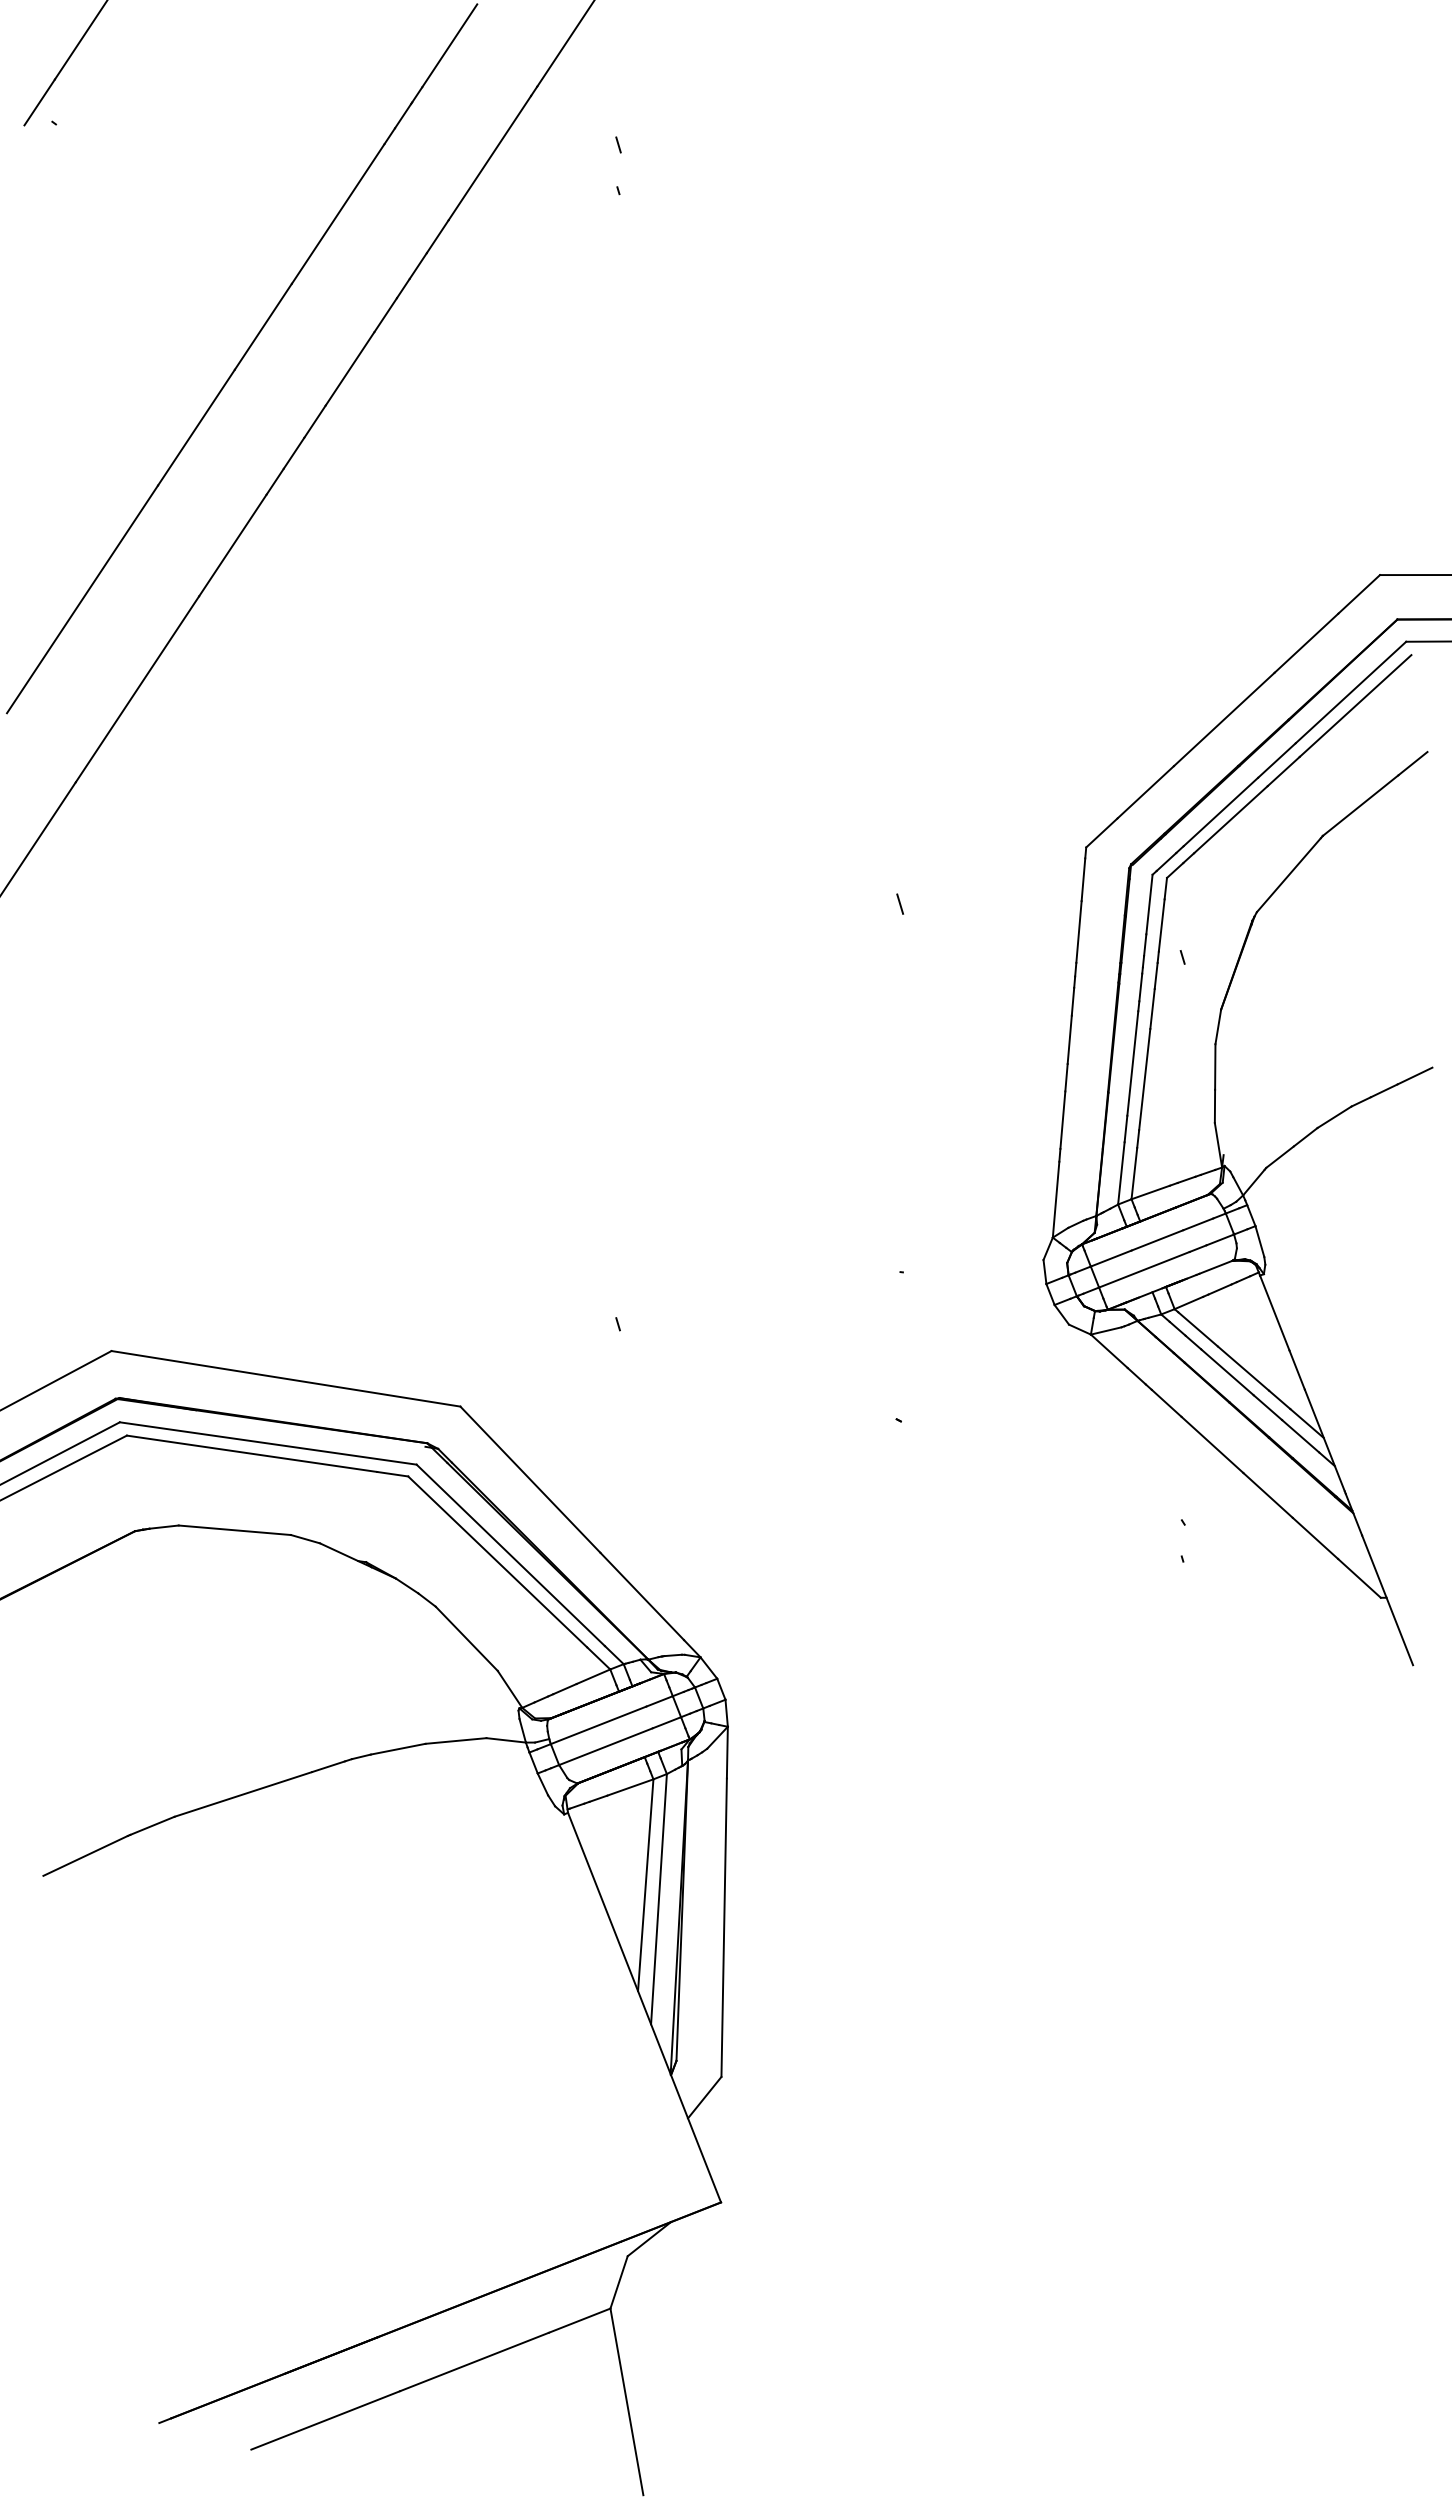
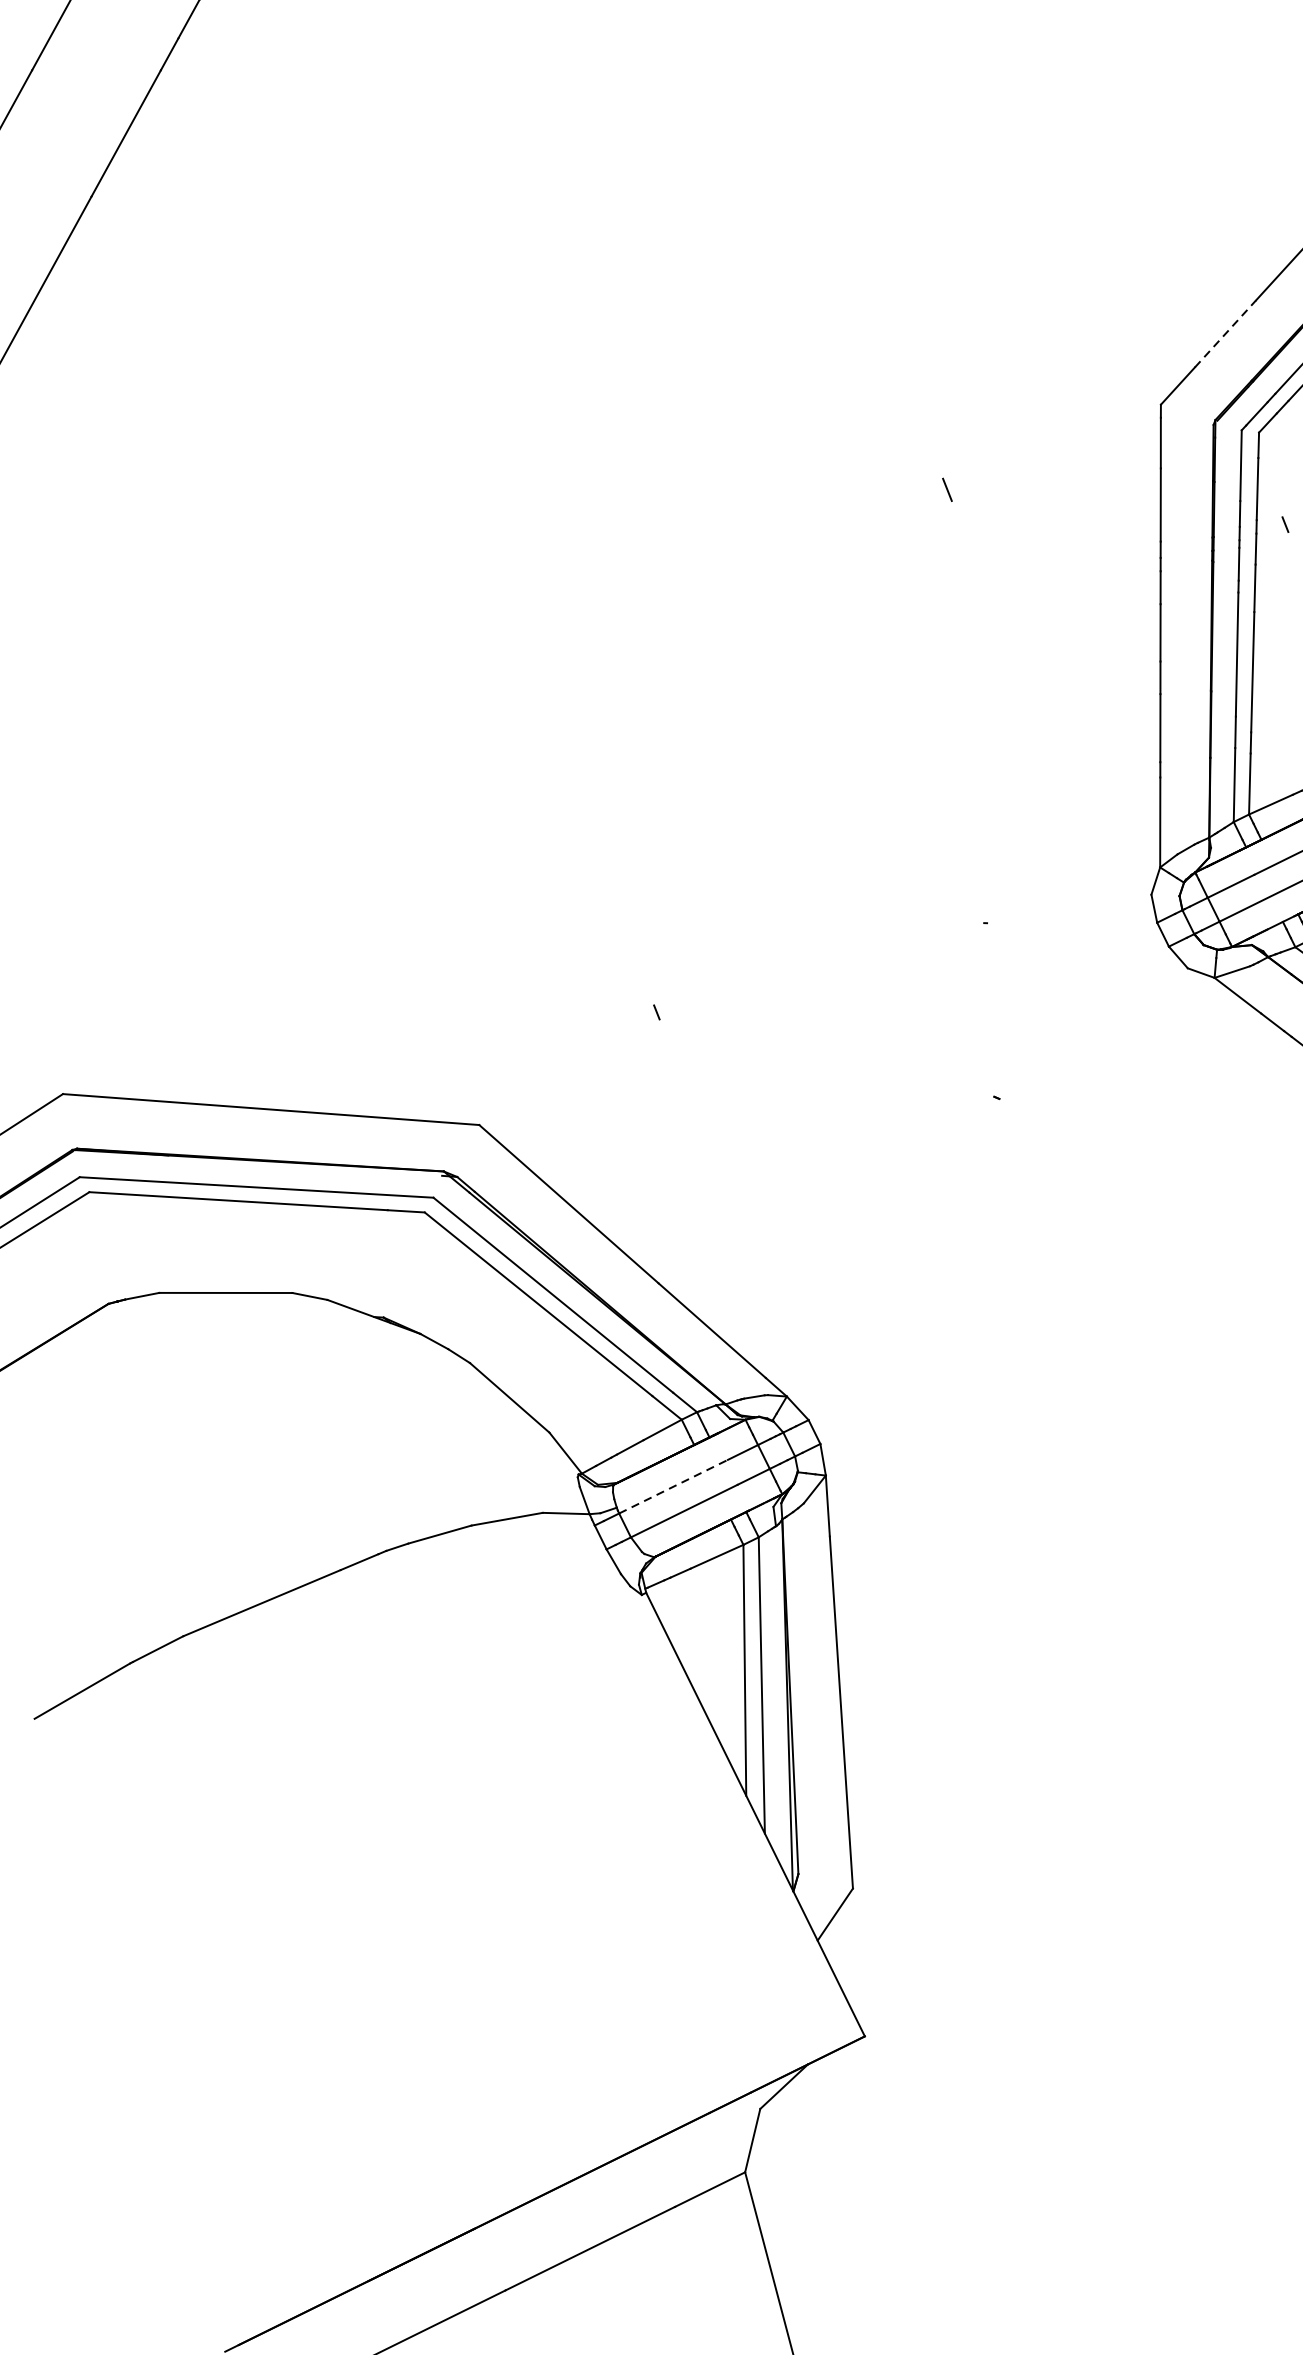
line: (1146, 791) -> (1226, 332), solid -> dashed
line: (599, 1725) -> (674, 1486), solid -> dashed

